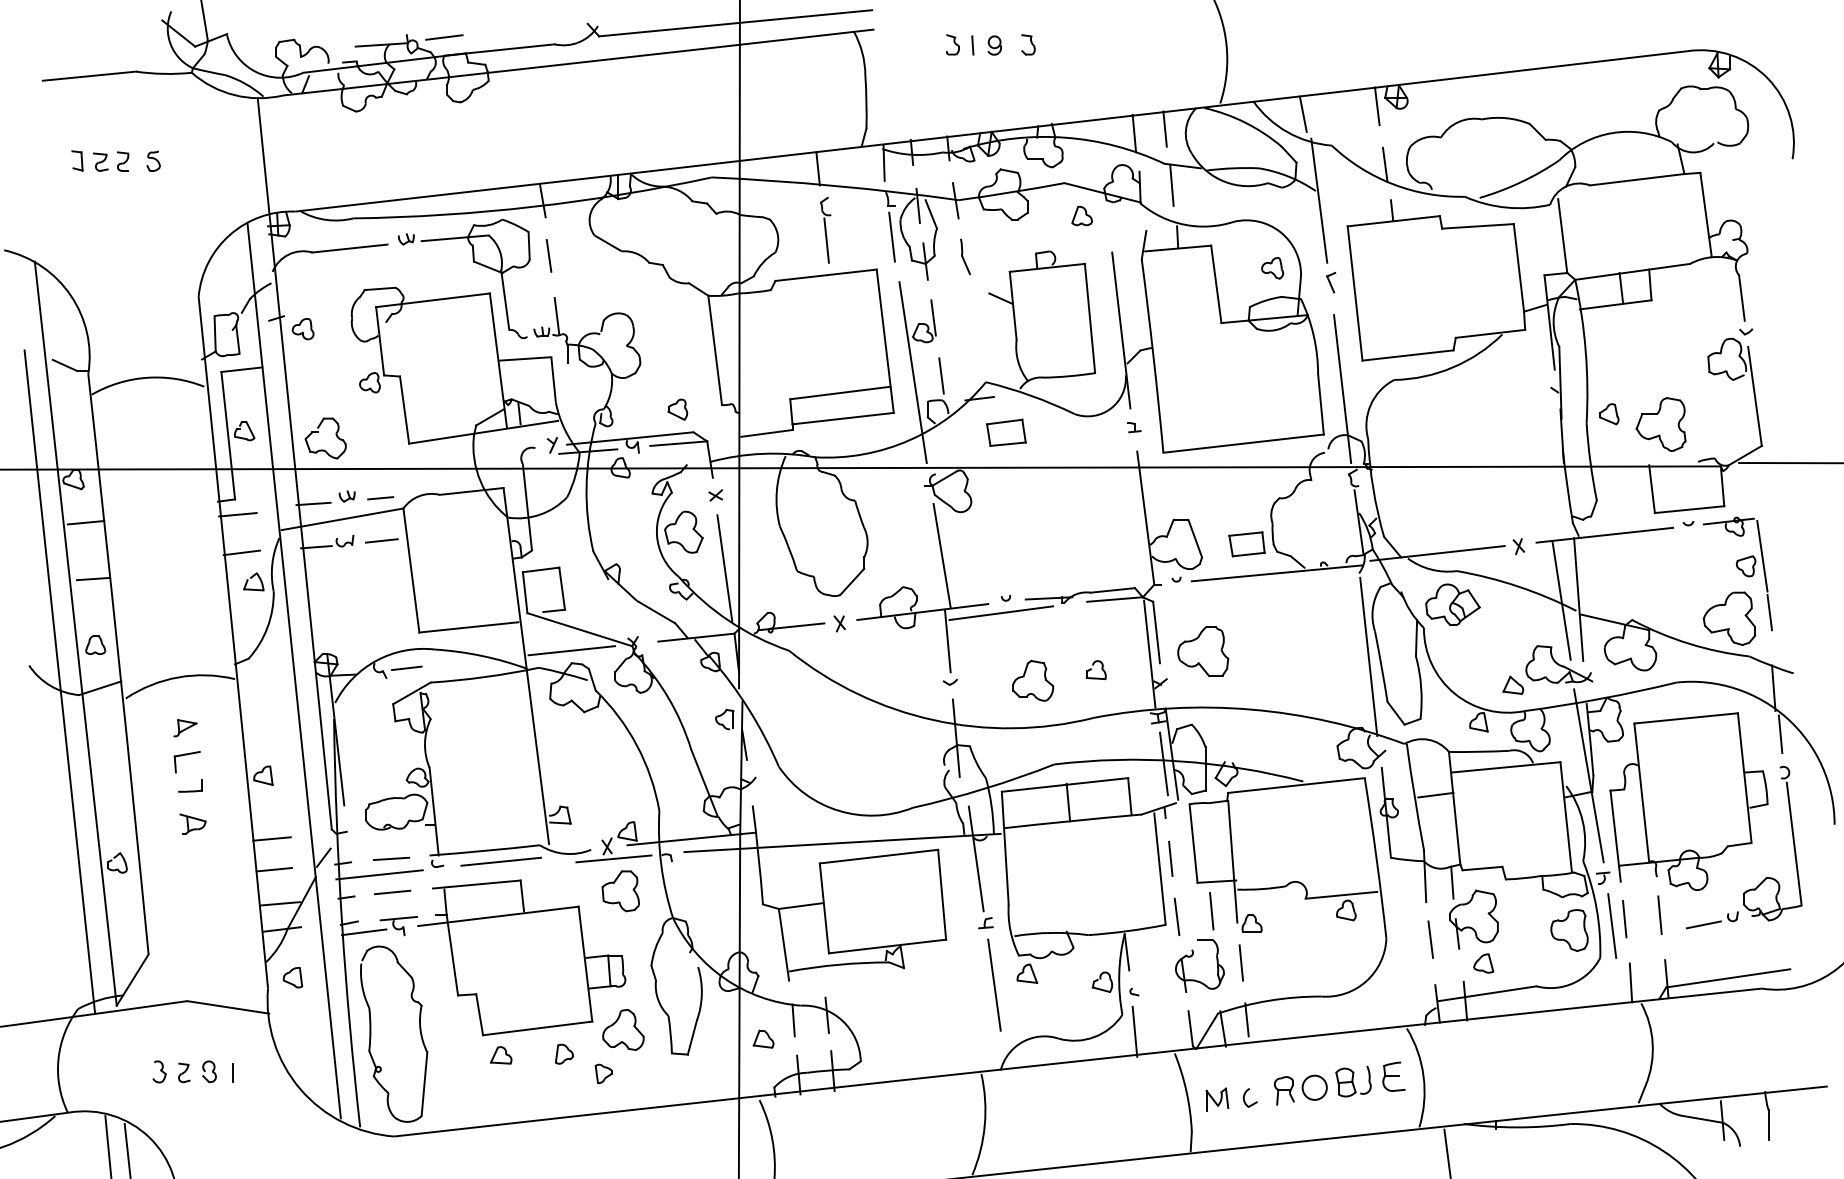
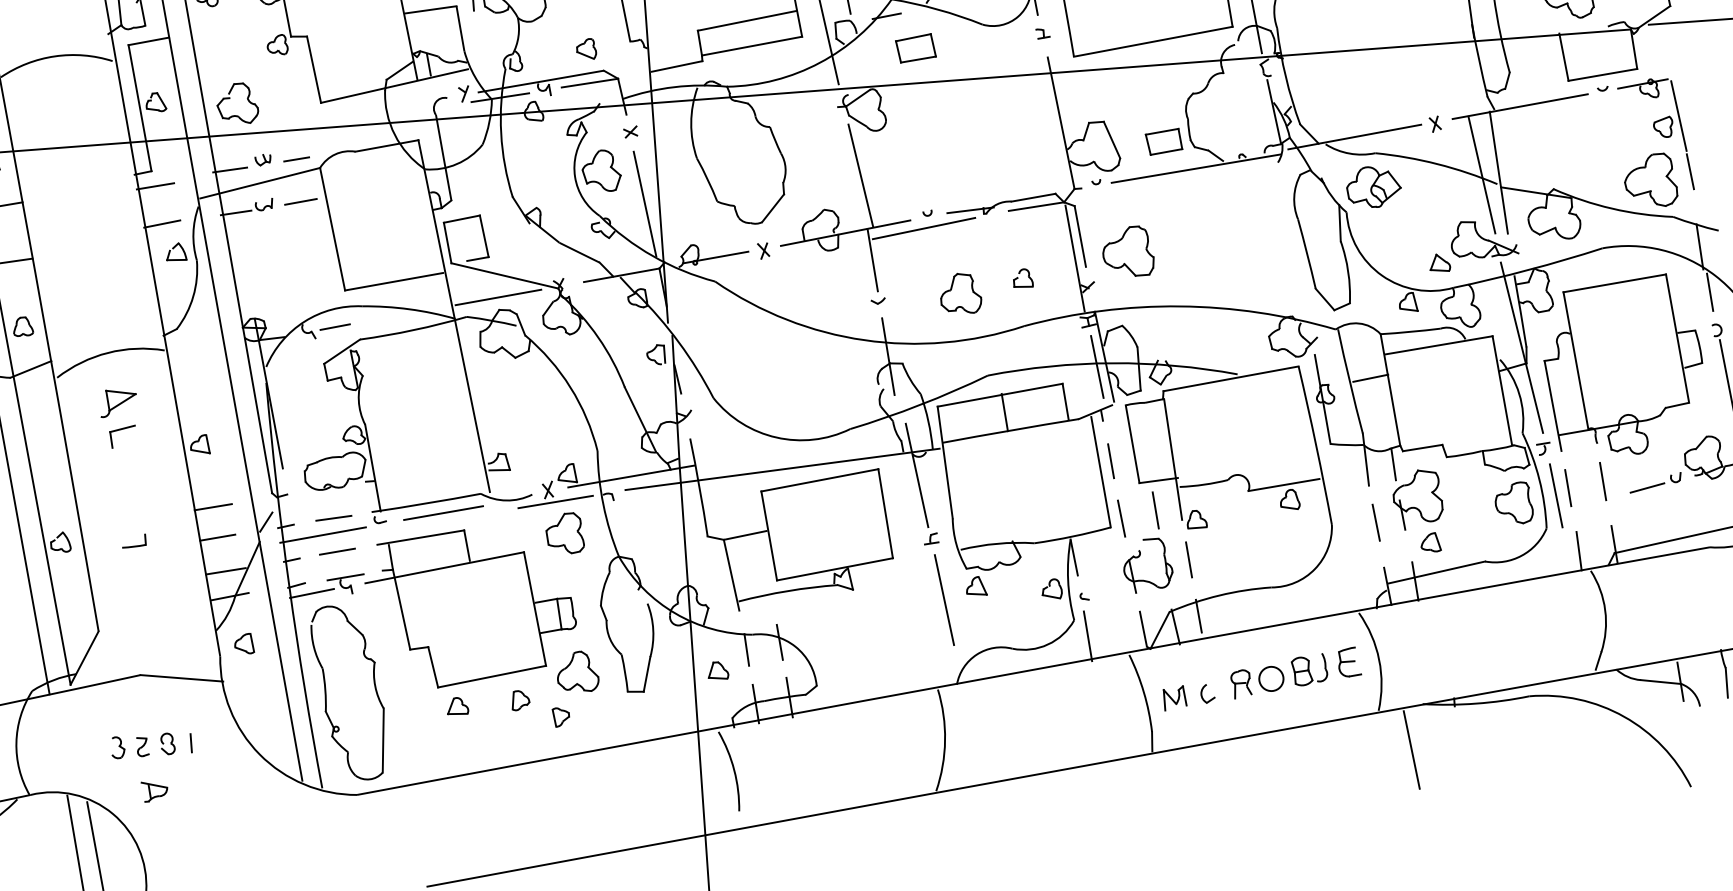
line: (1368, 656) -> (1293, 244), removed
part: (185, 728) -> (118, 403), size x1.6
part: (190, 785) -> (133, 540), moved
part: (192, 823) -> (154, 790), moved

